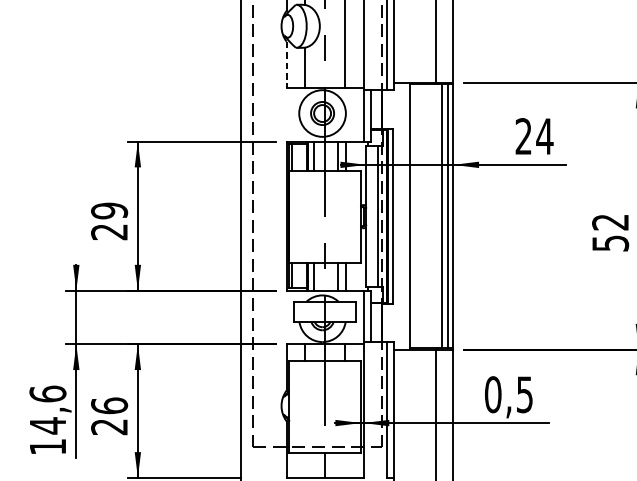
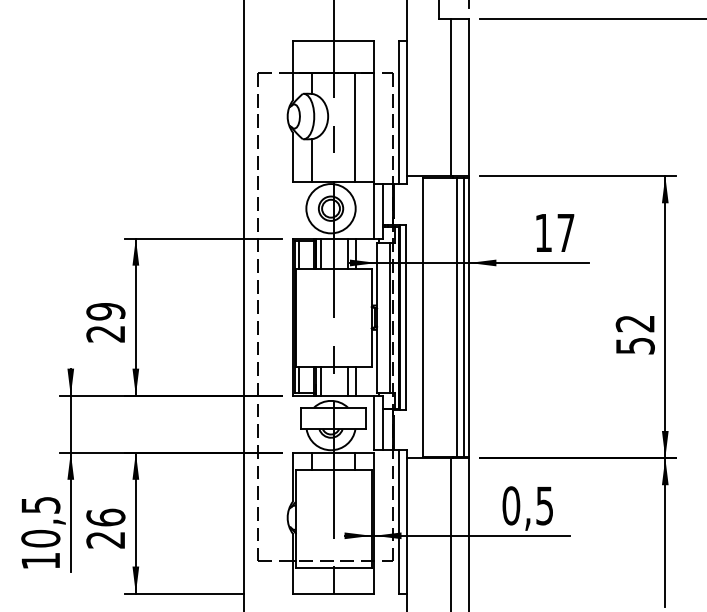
line: (287, 65) -> (293, 157), dashed -> solid
text: (534, 136) -> (555, 232), 24 -> 17
text: (47, 410) -> (40, 522), 14,6 -> 10,5

